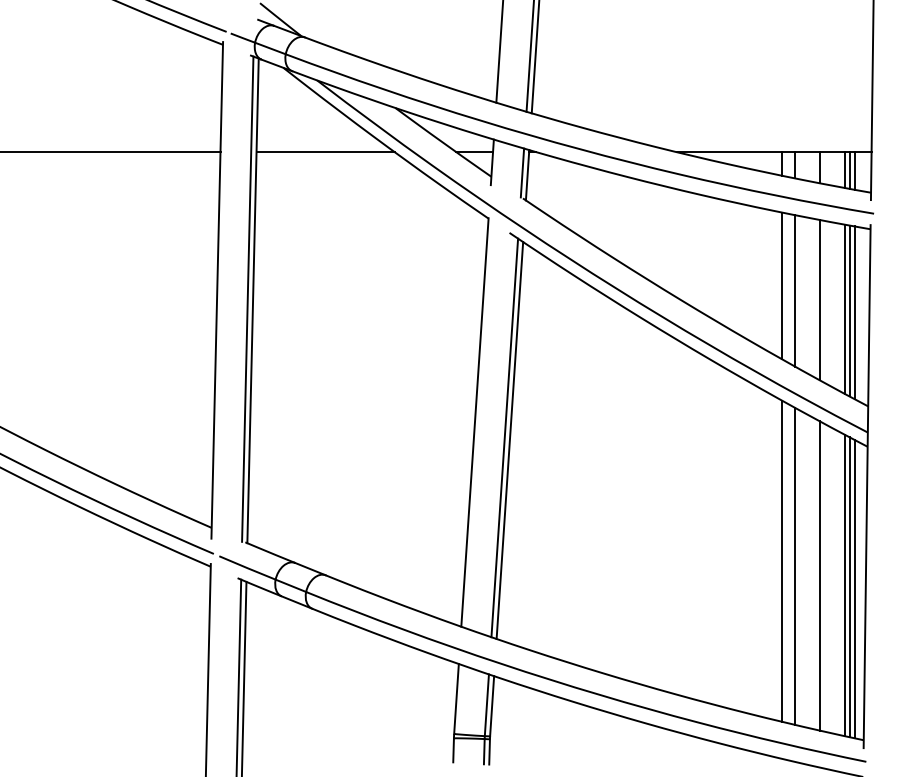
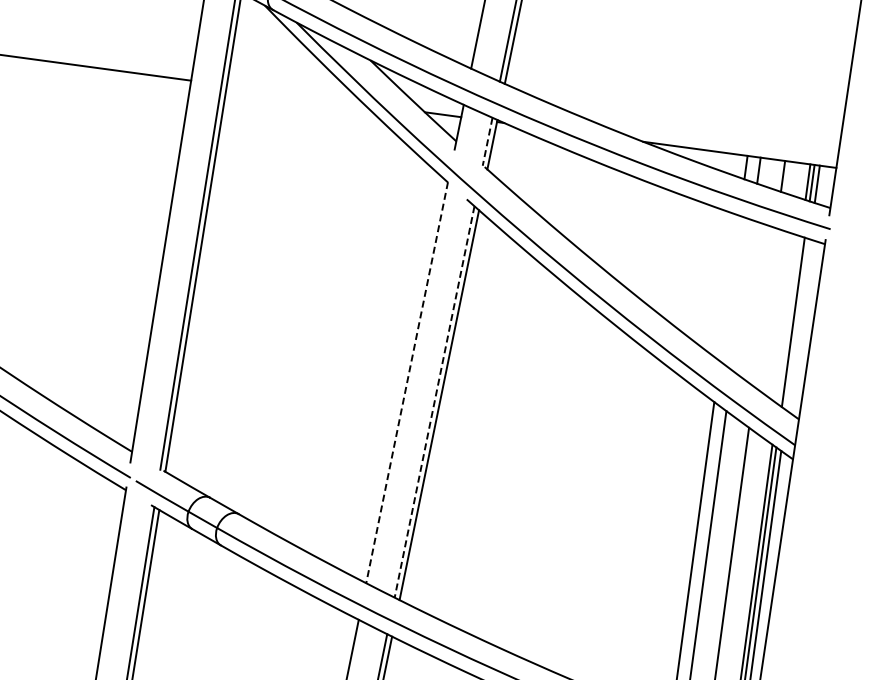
line: (325, 152) -> (295, 95), removed
line: (522, 173) -> (487, 142), solid -> dashed
line: (781, 285) -> (729, 287), removed
line: (795, 290) -> (742, 294), removed
line: (819, 300) -> (764, 307), removed
line: (845, 309) -> (789, 320), removed
line: (854, 312) -> (797, 324), removed
line: (474, 422) -> (406, 382), solid -> dashed
line: (504, 437) -> (434, 401), solid -> dashed

